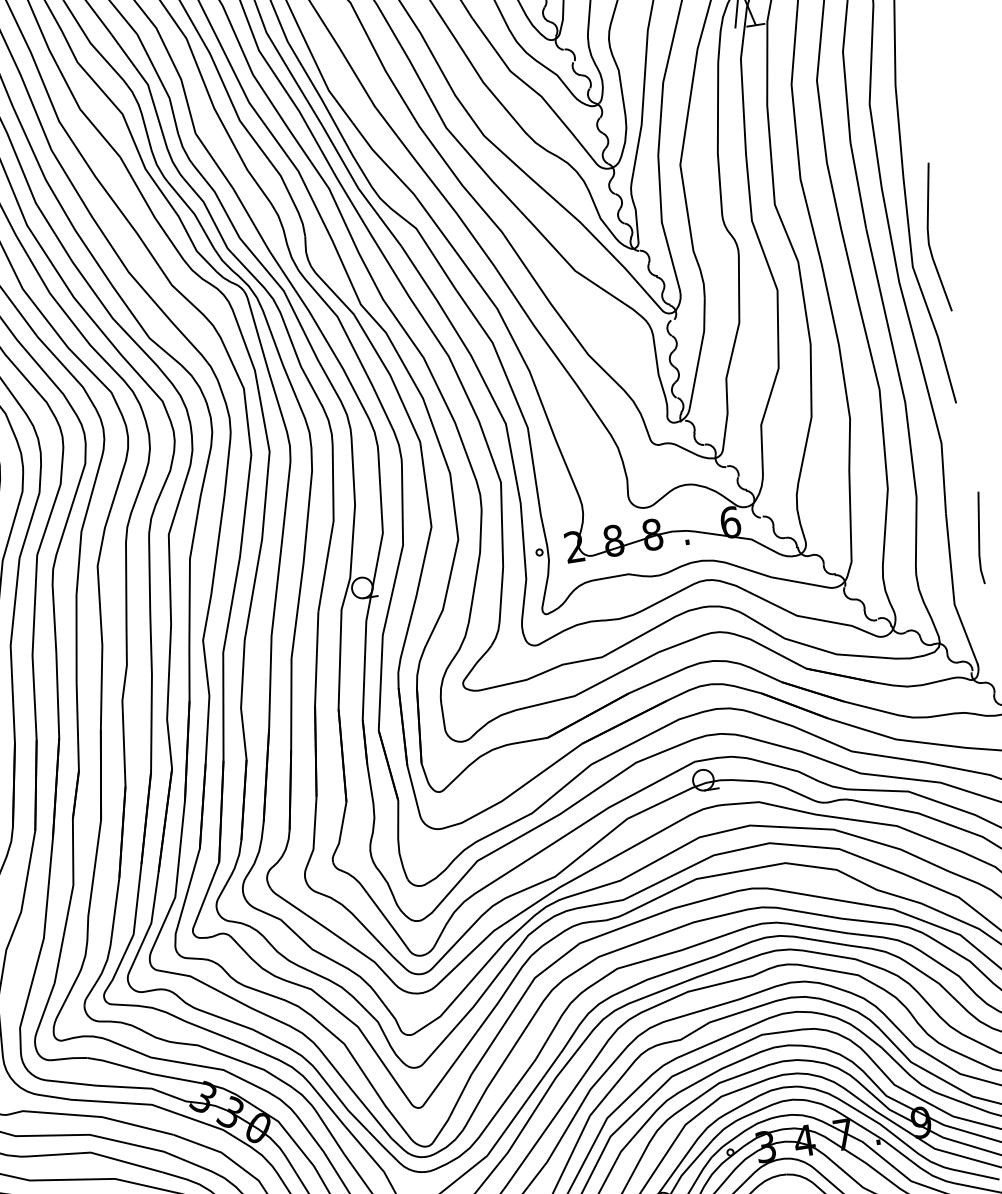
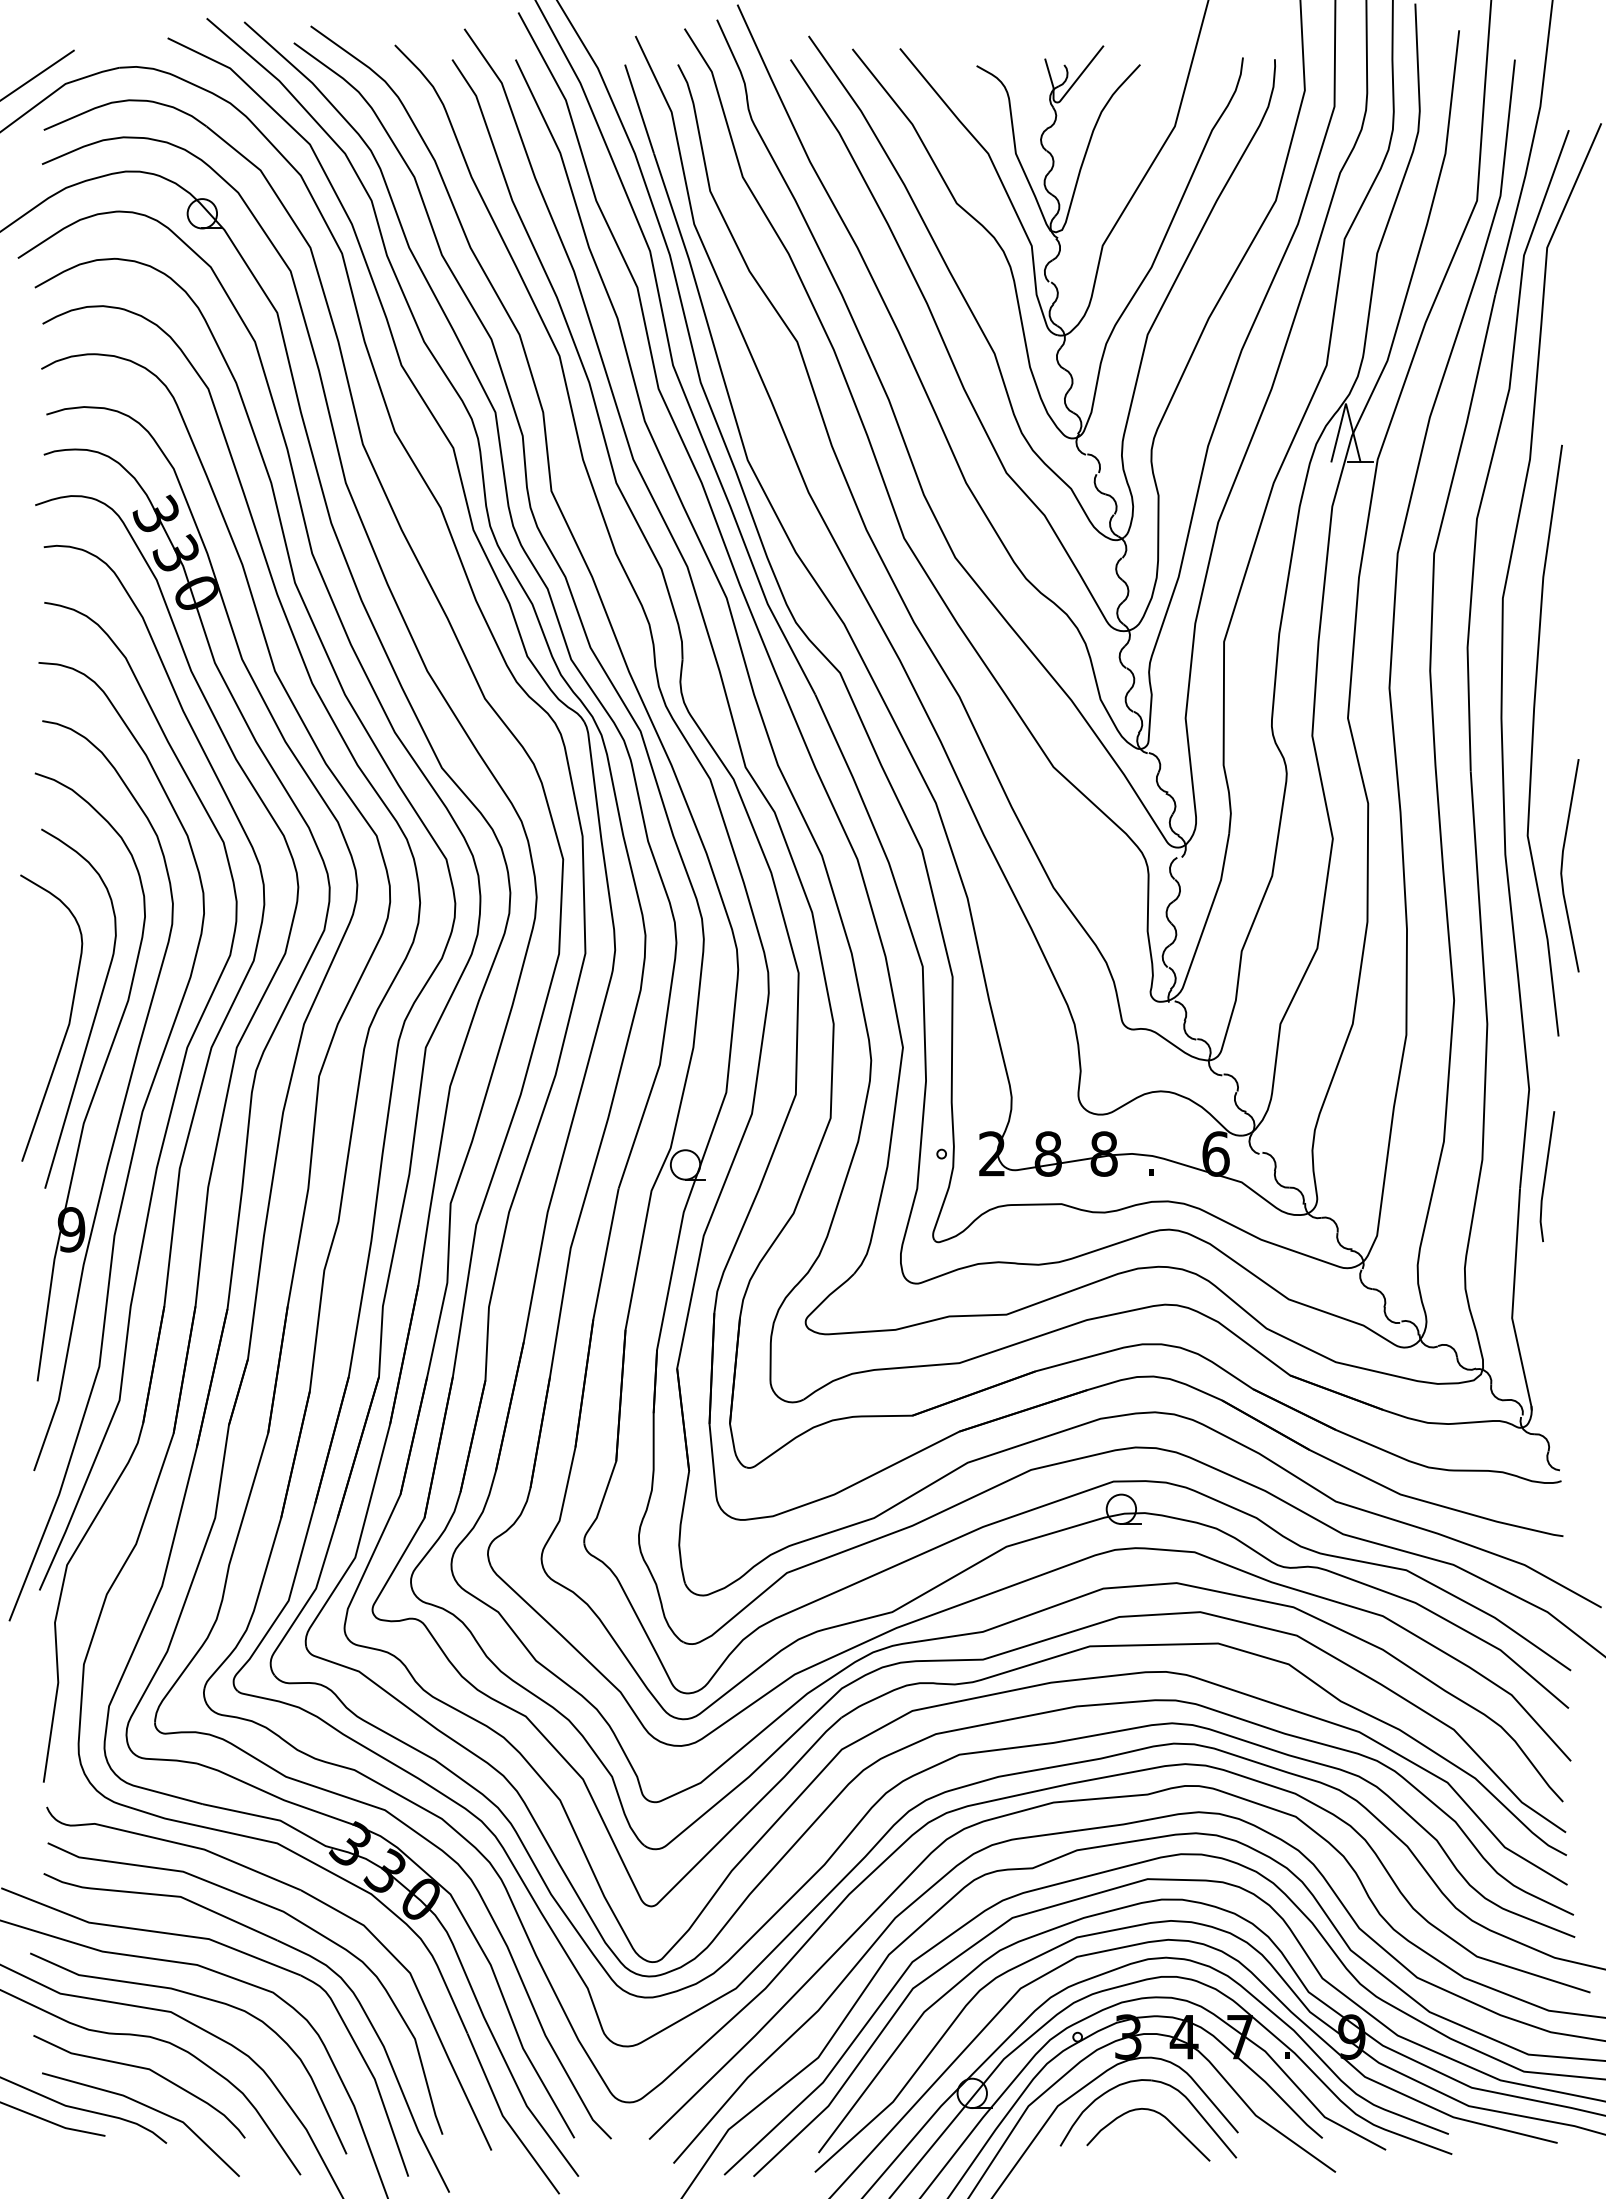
line: (928, 238) -> (1562, 865), moved
line: (979, 537) -> (1546, 1175), moved

